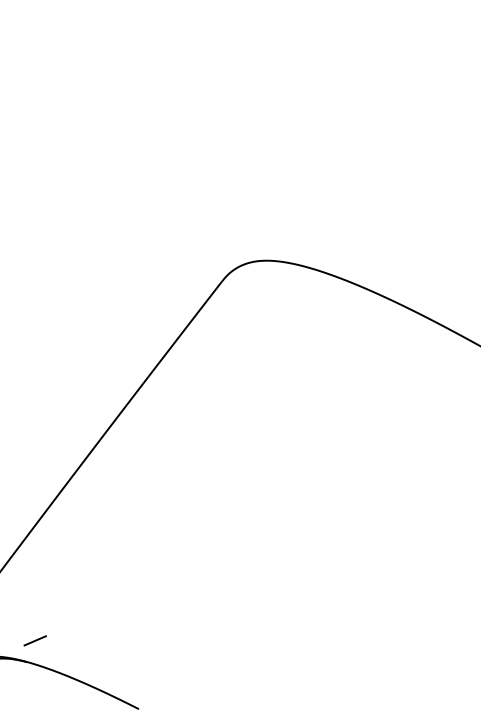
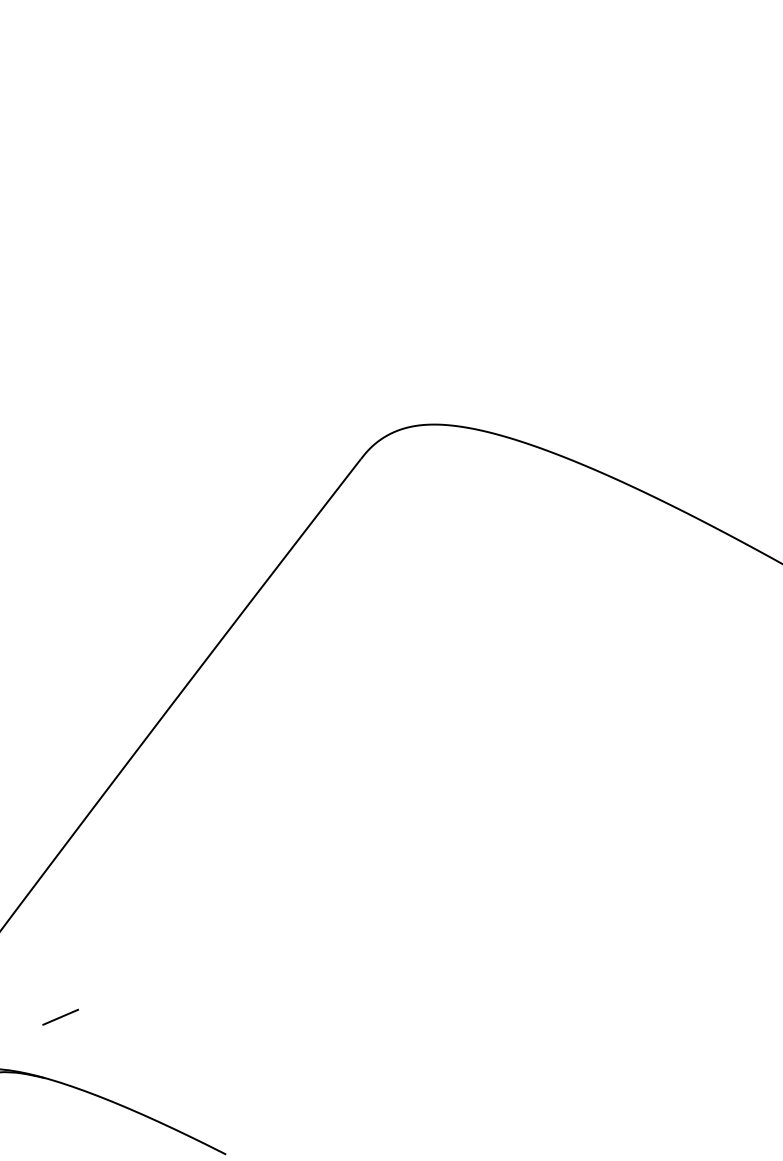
line: (34, 640) -> (59, 1016), moved

